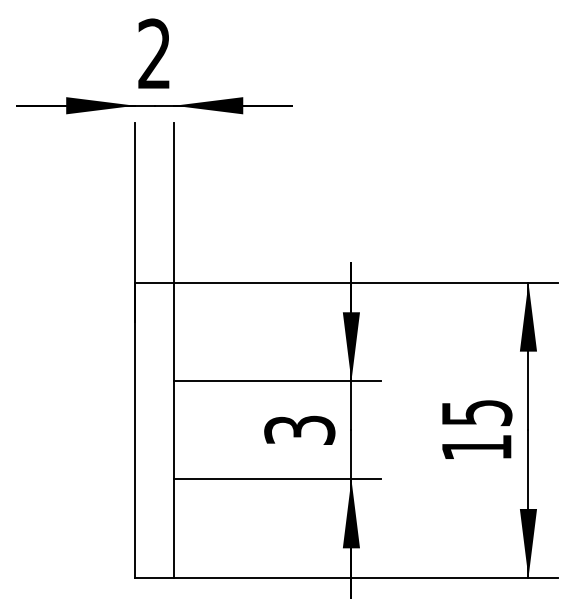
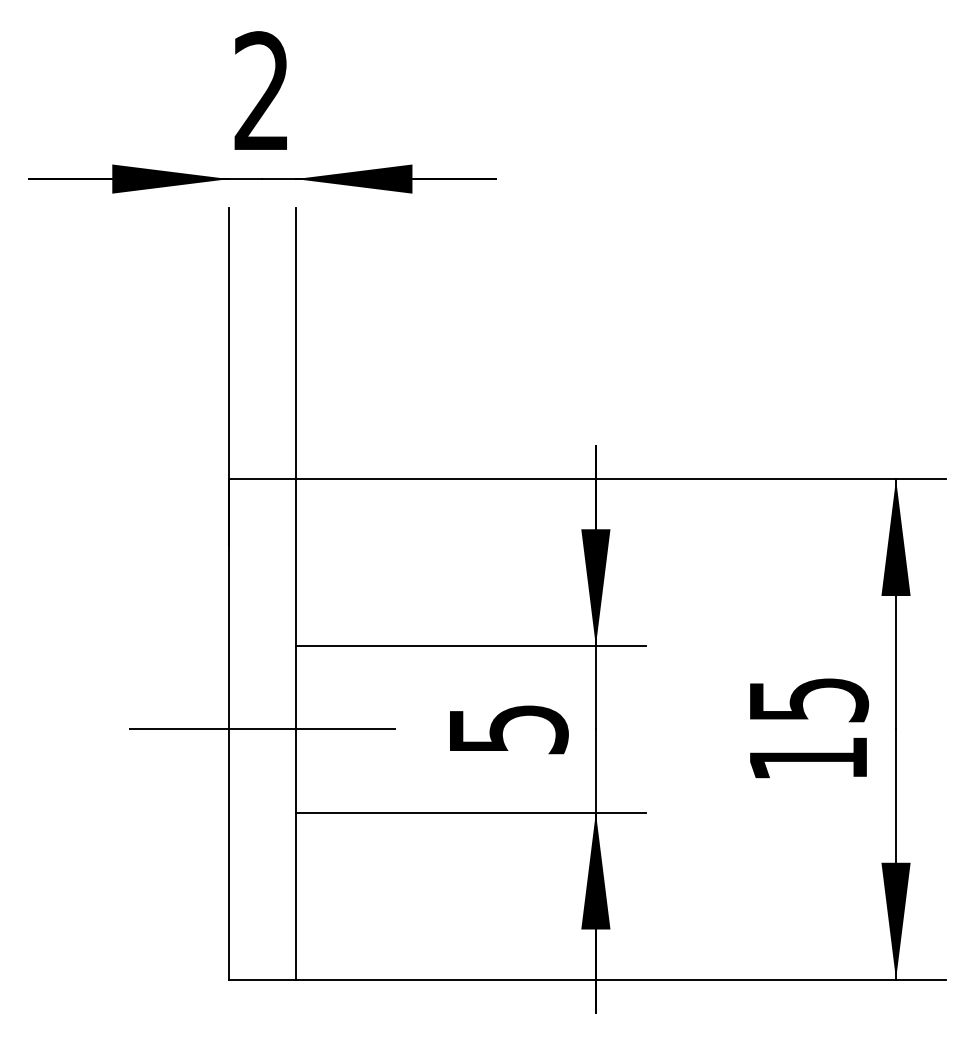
text: (299, 429) -> (507, 728), 3 -> 5
line: (154, 430) -> (261, 729), added

